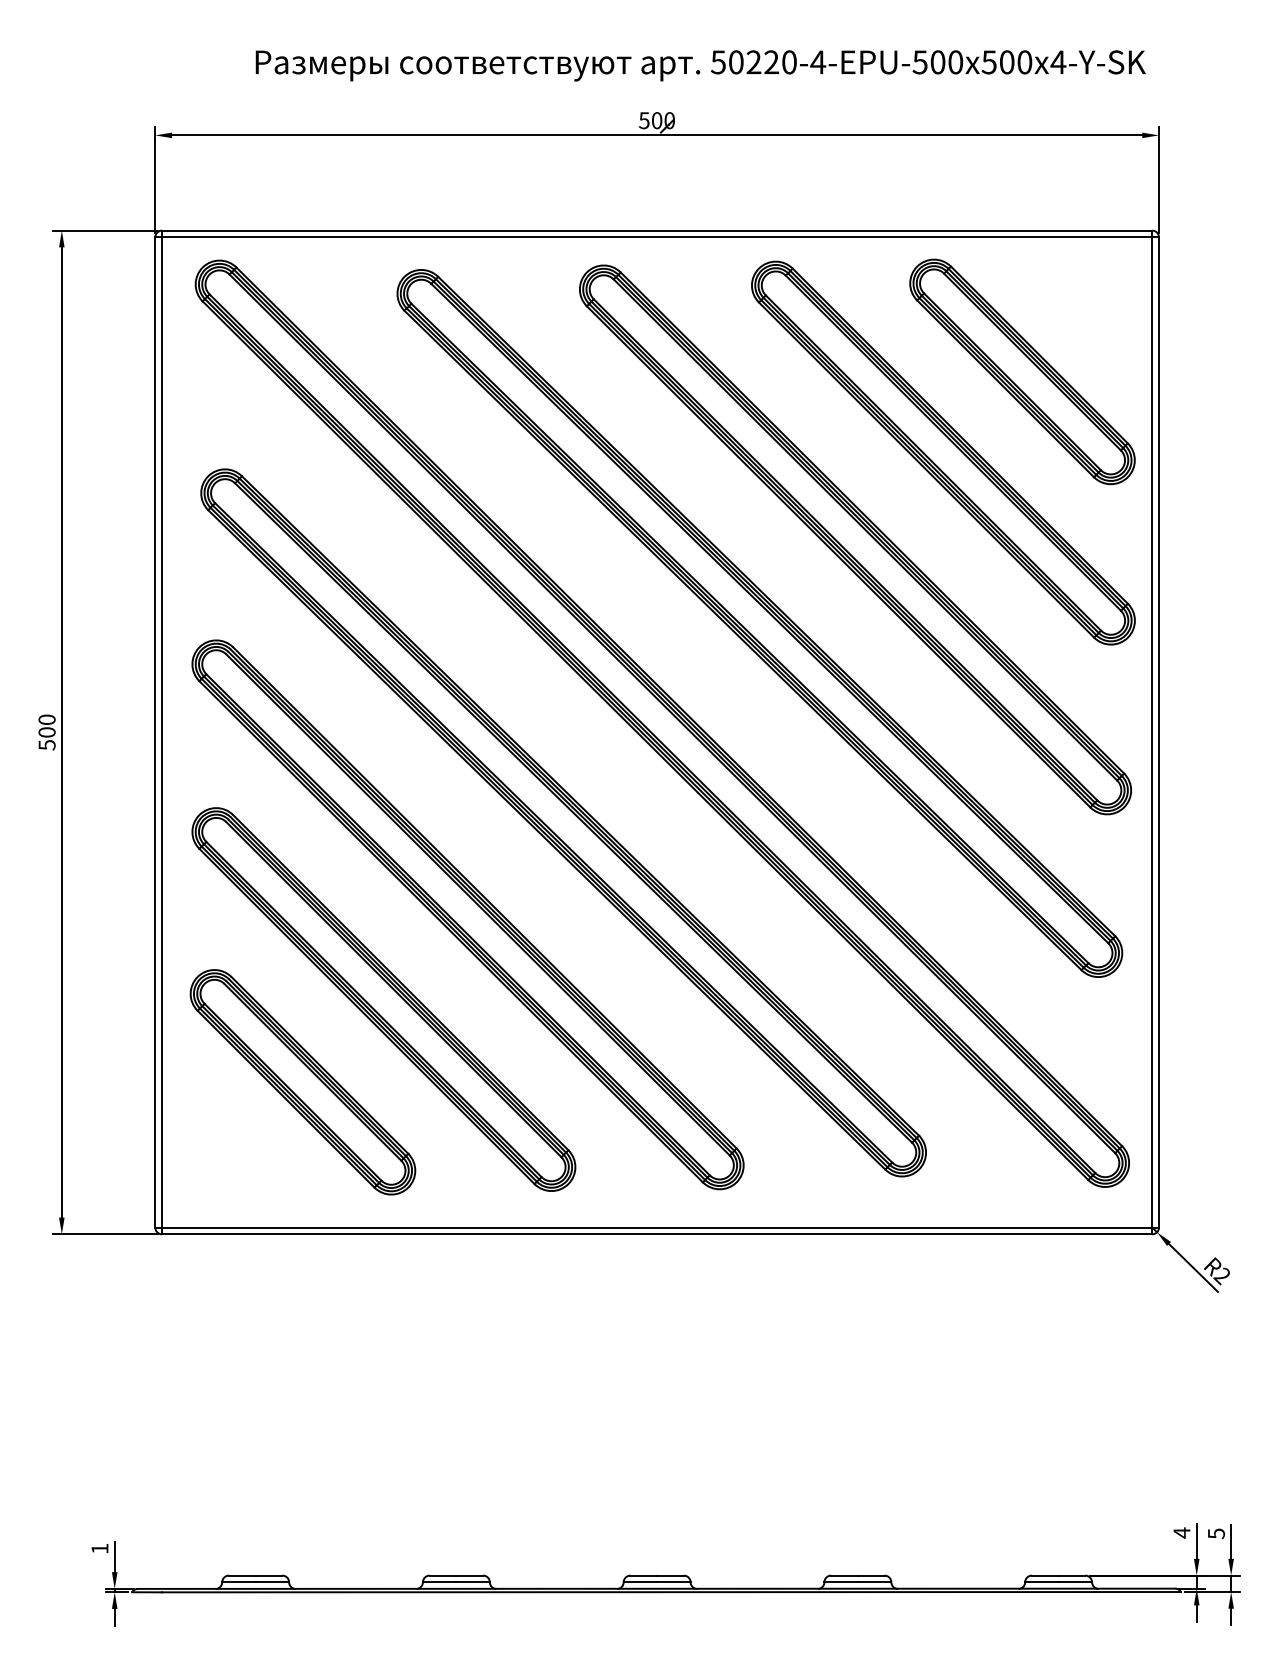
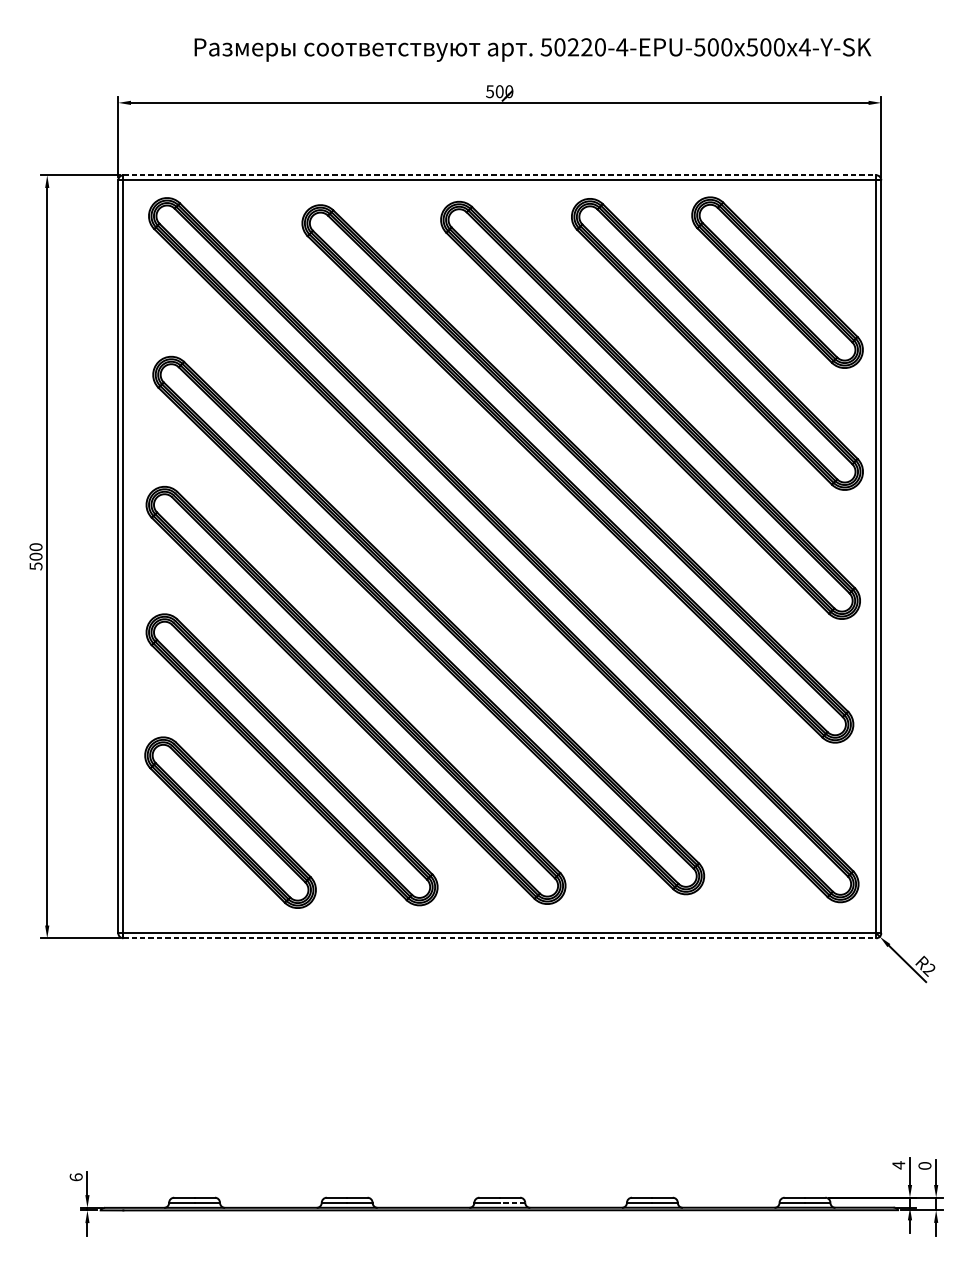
line: (657, 230) -> (500, 175), solid -> dashed
line: (657, 1234) -> (500, 938), solid -> dashed
text: (1215, 1533) -> (924, 1165), 5 -> 0
text: (99, 1548) -> (75, 1177), 1 -> 6
line: (673, 1582) -> (512, 1202), solid -> dashed

